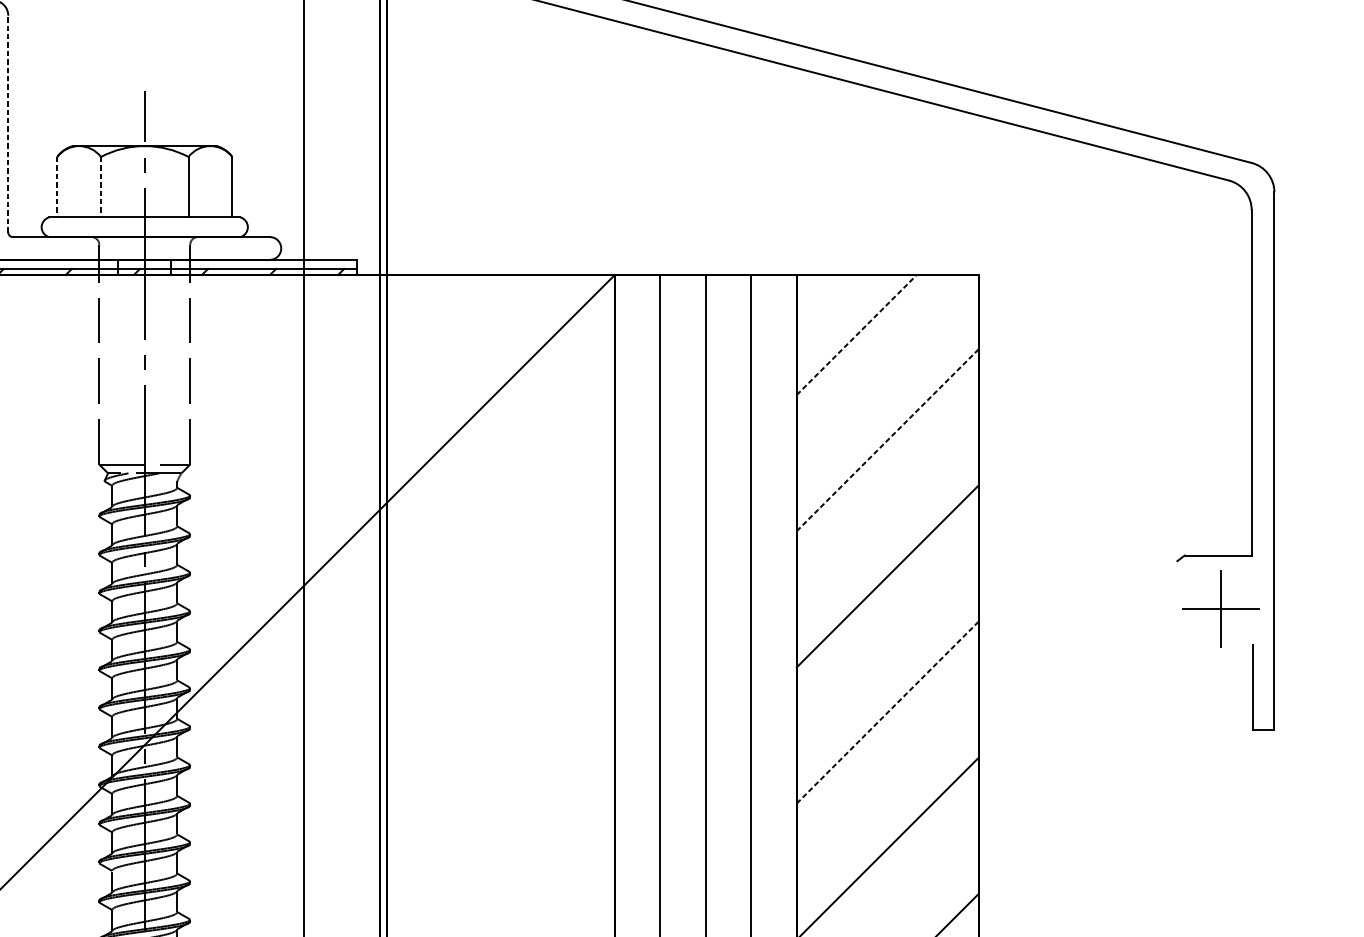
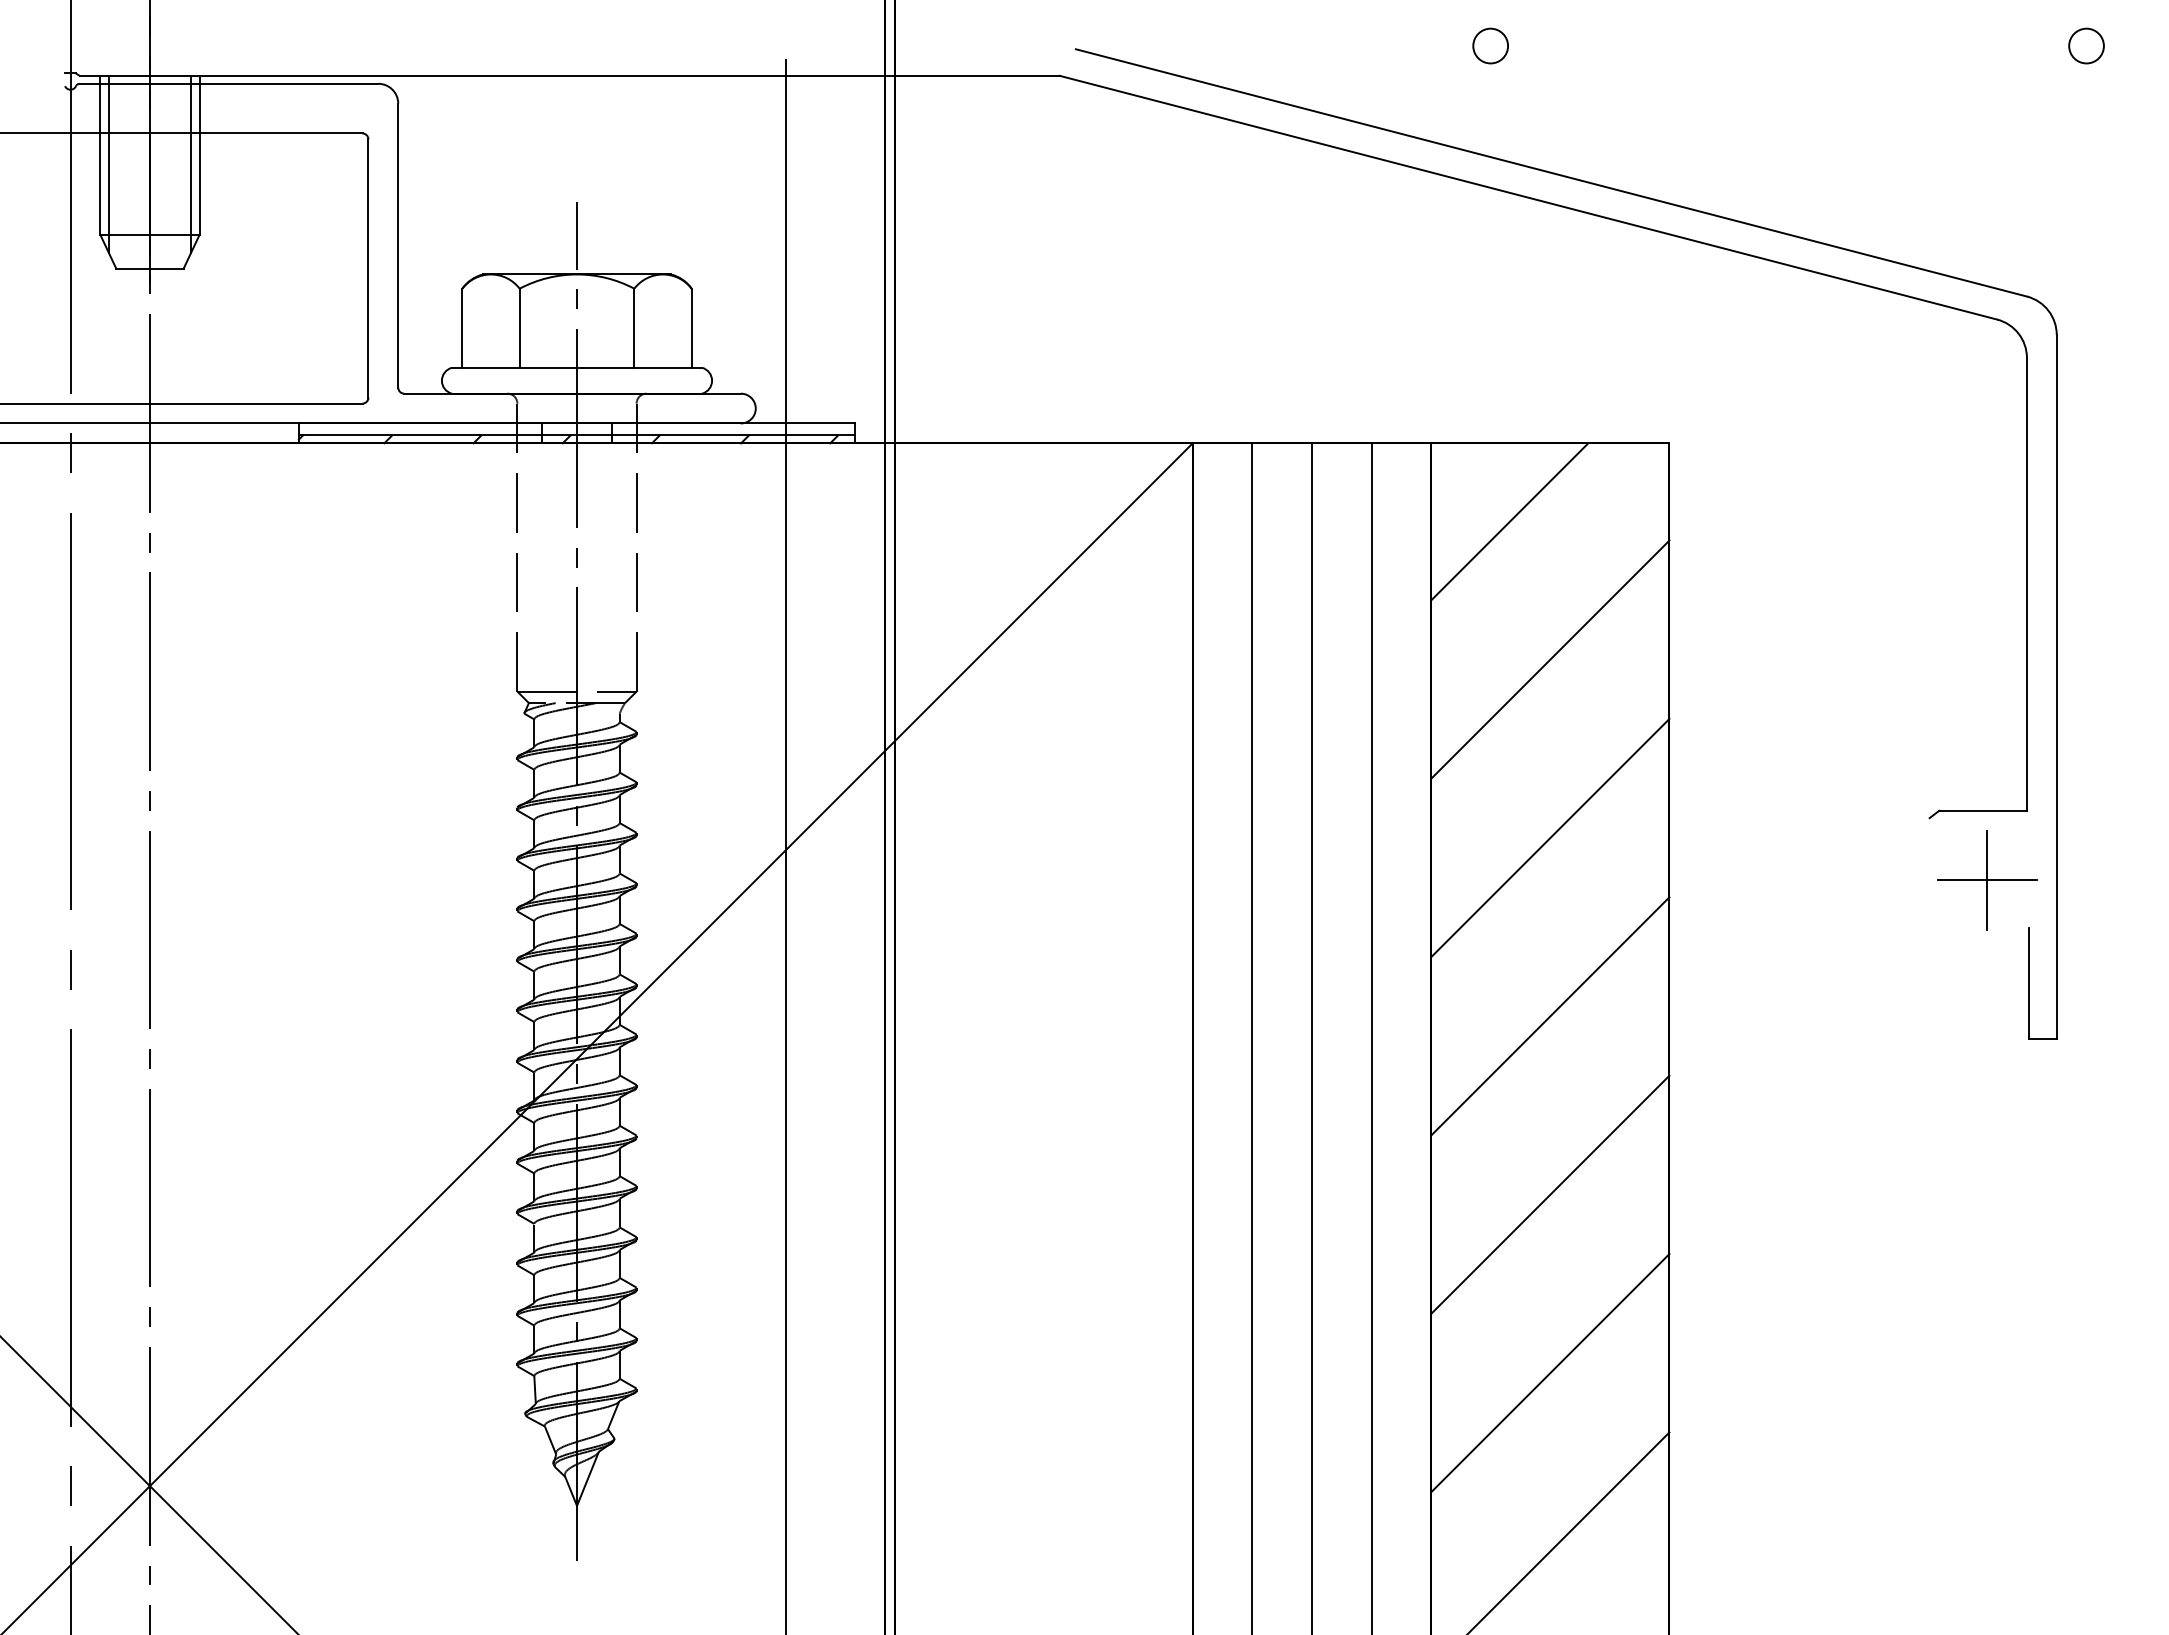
line: (8, 123) -> (398, 245), dashed -> solid
line: (57, 187) -> (462, 328), dashed -> solid
line: (100, 187) -> (519, 328), dashed -> solid
line: (857, 334) -> (1510, 521), dashed -> solid
line: (887, 440) -> (1550, 659), dashed -> solid
line: (887, 712) -> (1550, 1016), dashed -> solid

